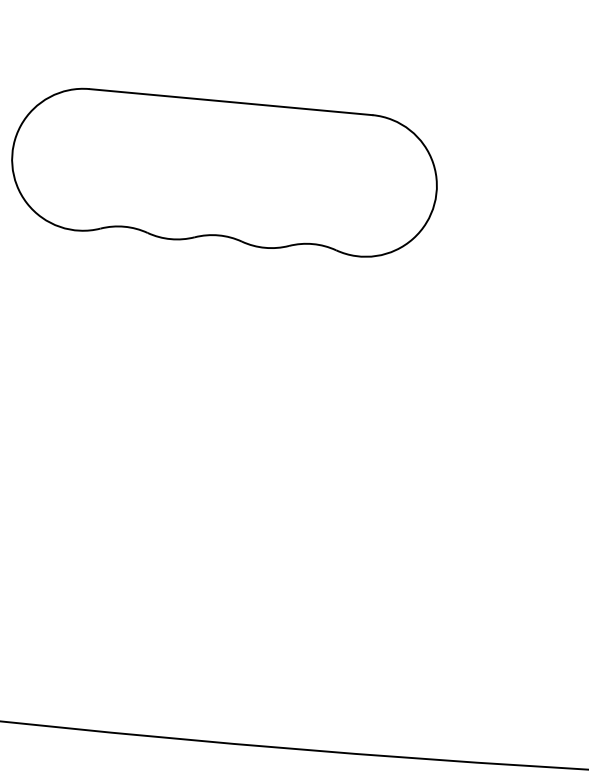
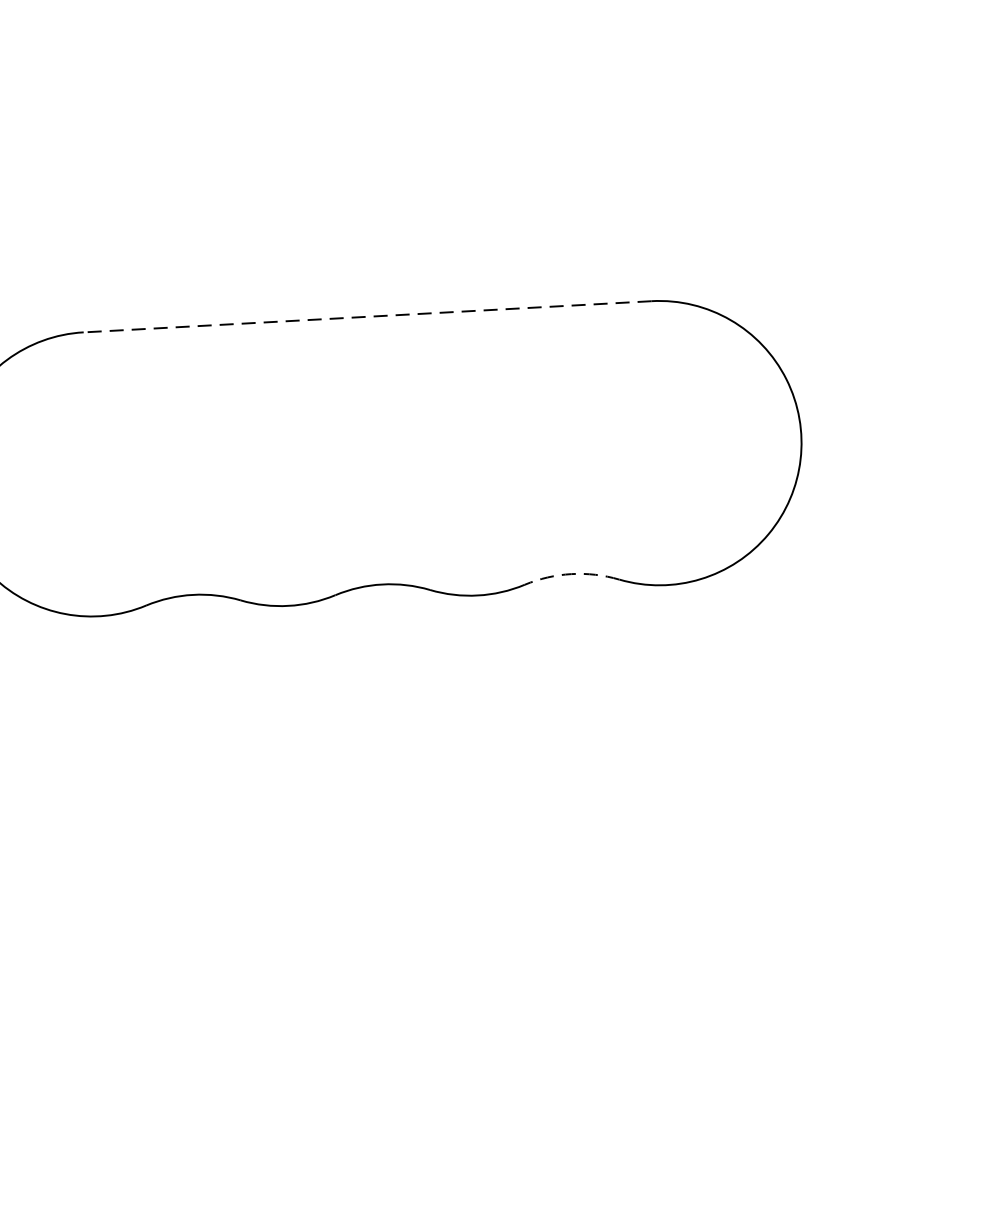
line: (231, 102) -> (368, 317), solid -> dashed
arc: (312, 244) -> (570, 575), solid -> dashed

